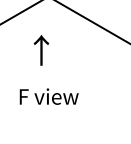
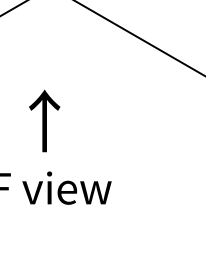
text: (41, 50) -> (44, 121), moved

